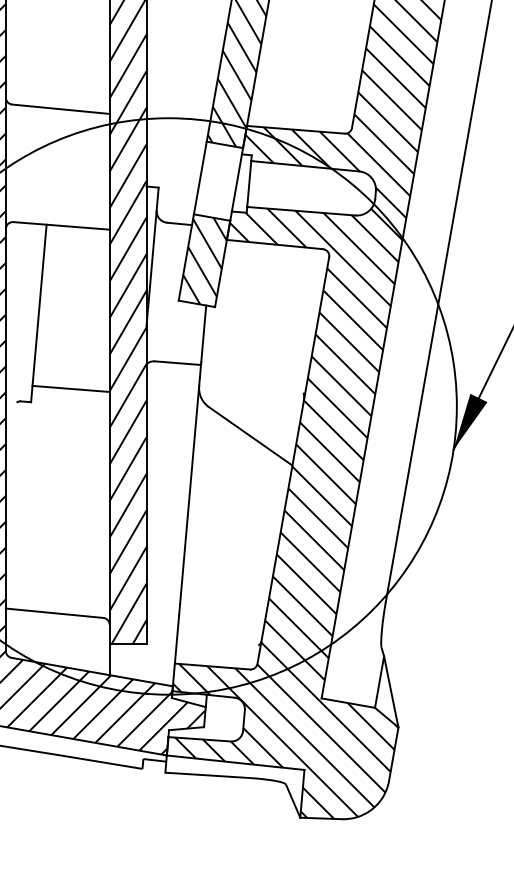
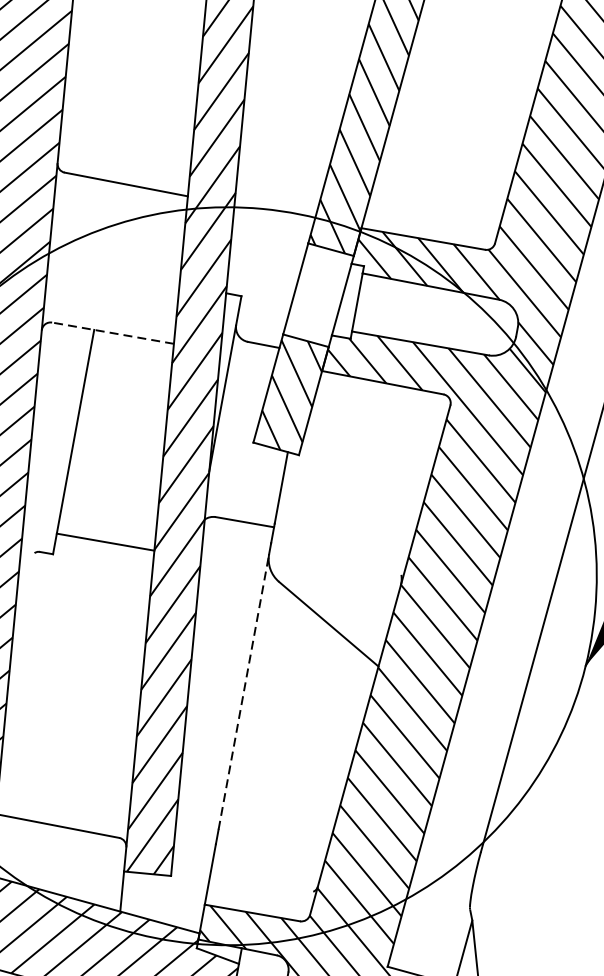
line: (61, 225) -> (113, 332), solid -> dashed
line: (189, 494) -> (243, 690), solid -> dashed

